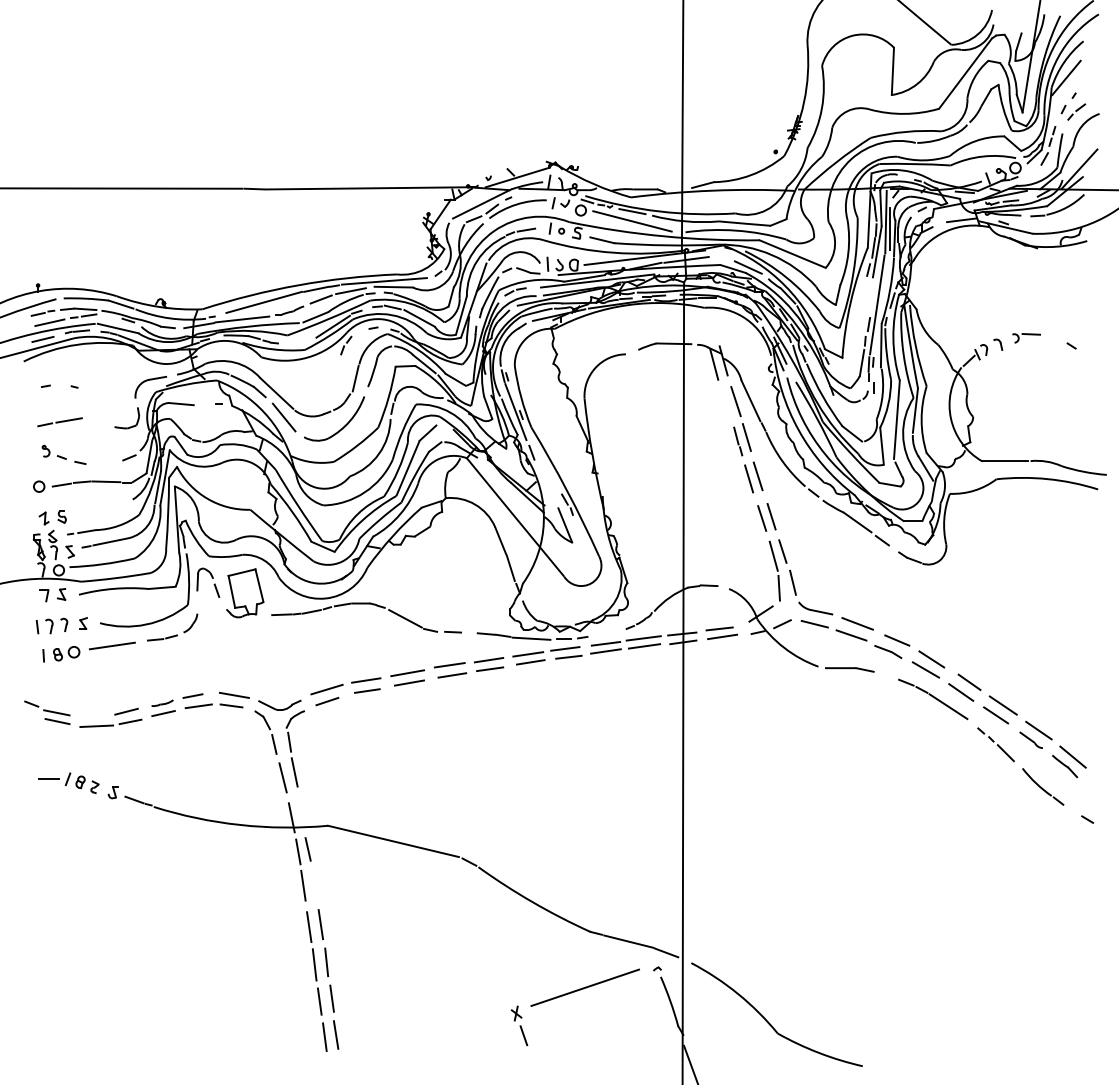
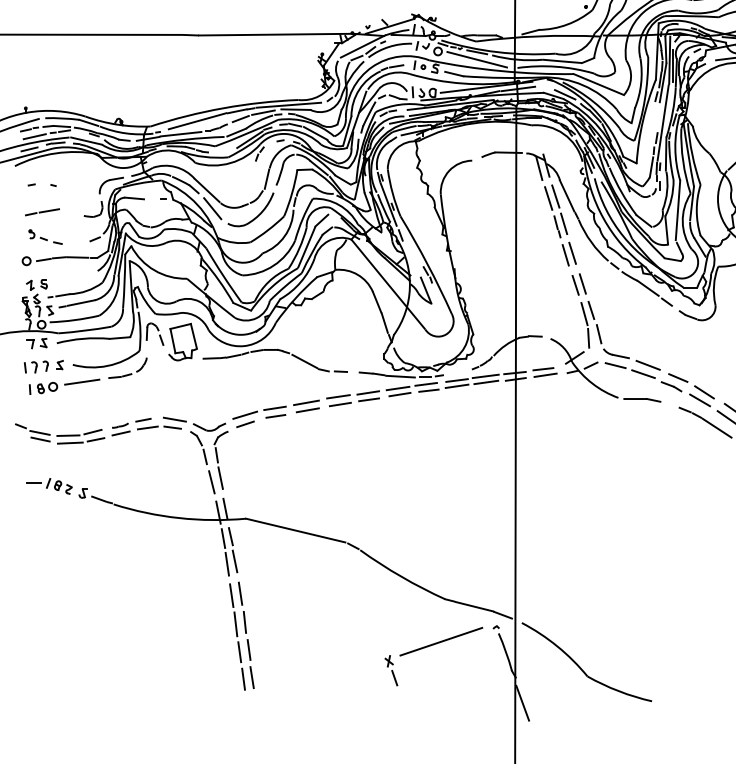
line: (726, 404) -> (548, 198), added
line: (93, 716) -> (67, 435), added
line: (300, 812) -> (225, 508), added
line: (313, 881) -> (234, 561), added

